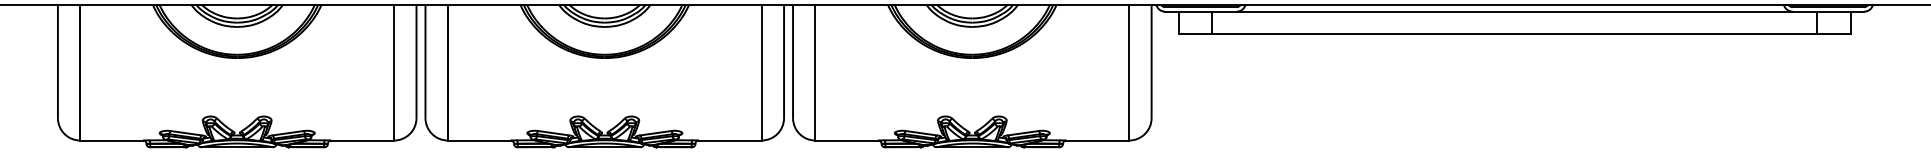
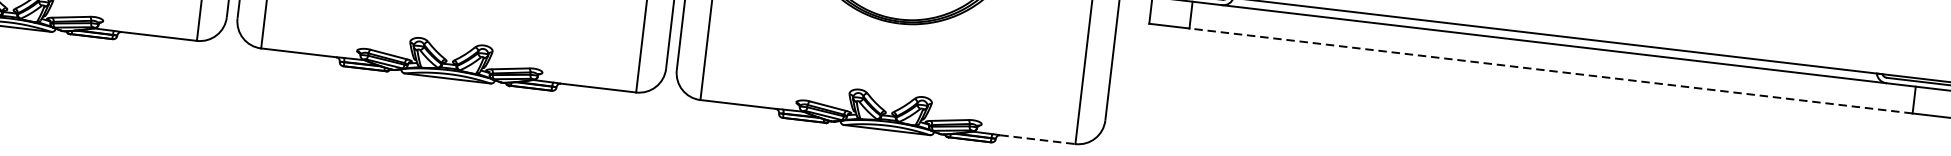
line: (1514, 34) -> (1550, 71), solid -> dashed
line: (1098, 140) -> (1038, 139), solid -> dashed

